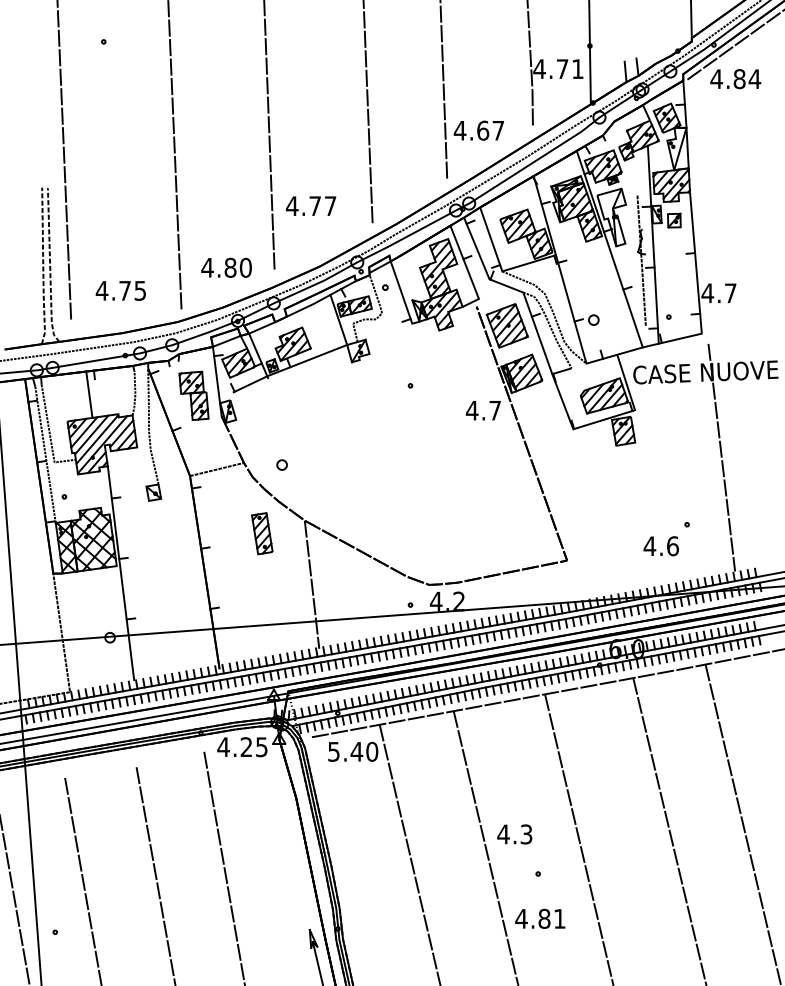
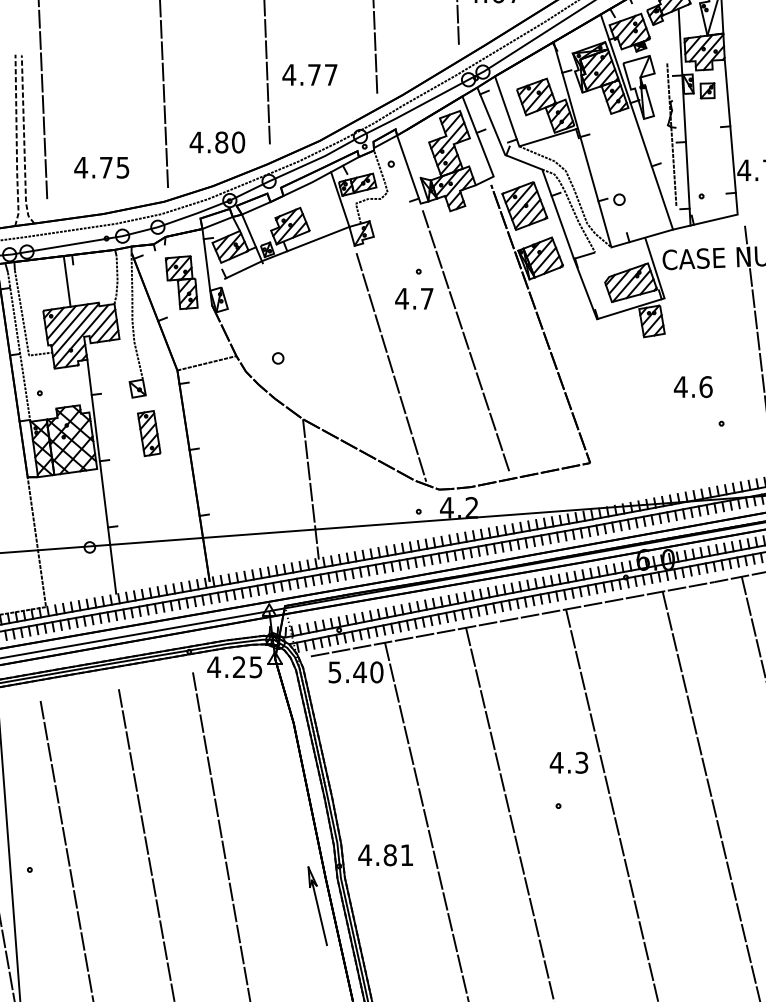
text: (482, 410) -> (413, 298), moved
line: (453, 449) -> (465, 341), added
line: (385, 472) -> (391, 366), added
part: (262, 533) -> (149, 433), moved
text: (660, 546) -> (692, 387), moved
text: (514, 834) -> (568, 762), moved
text: (540, 918) -> (385, 854), moved

